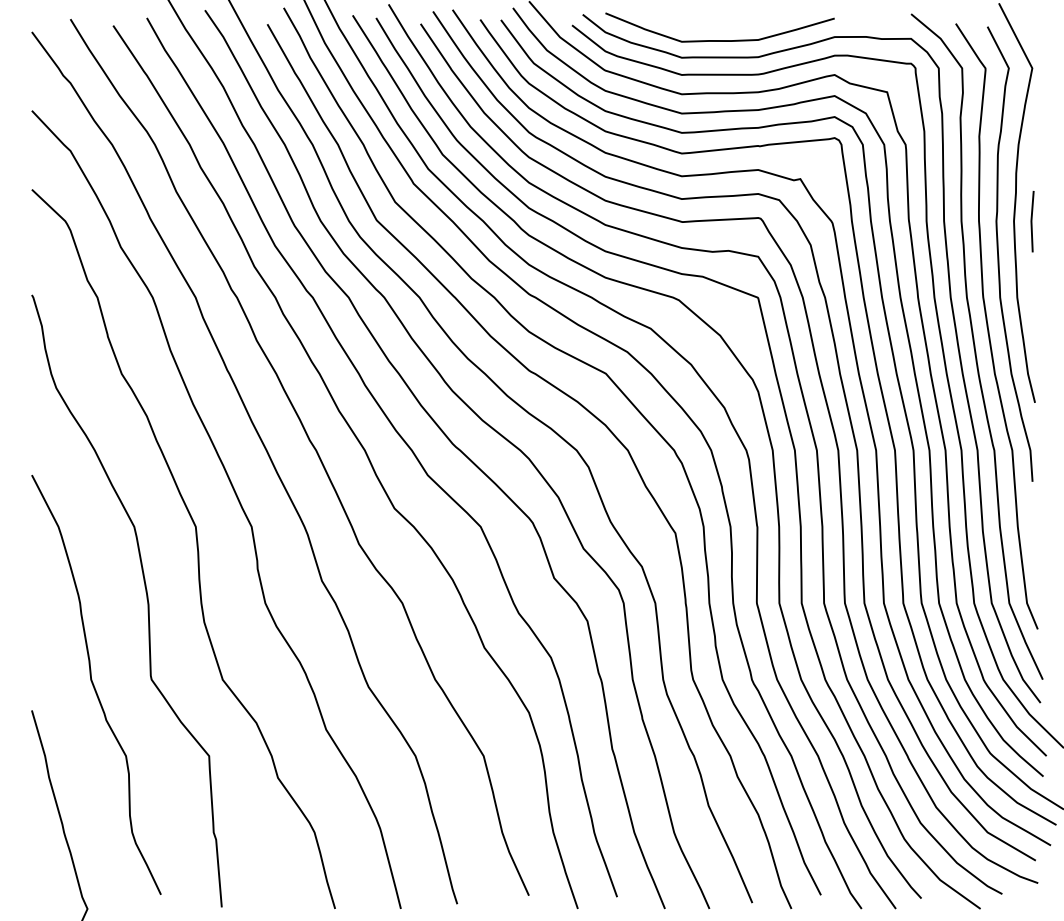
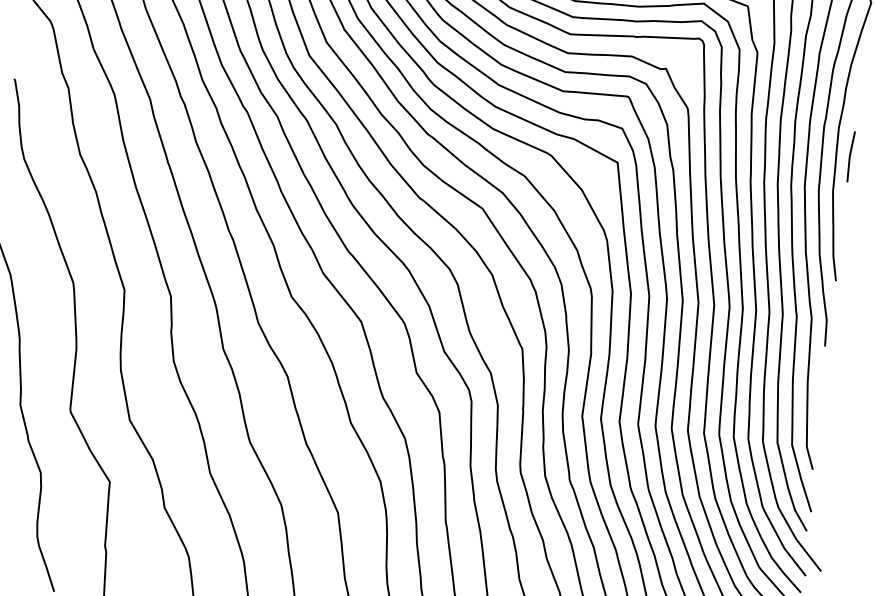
line: (1032, 221) -> (850, 156), moved

